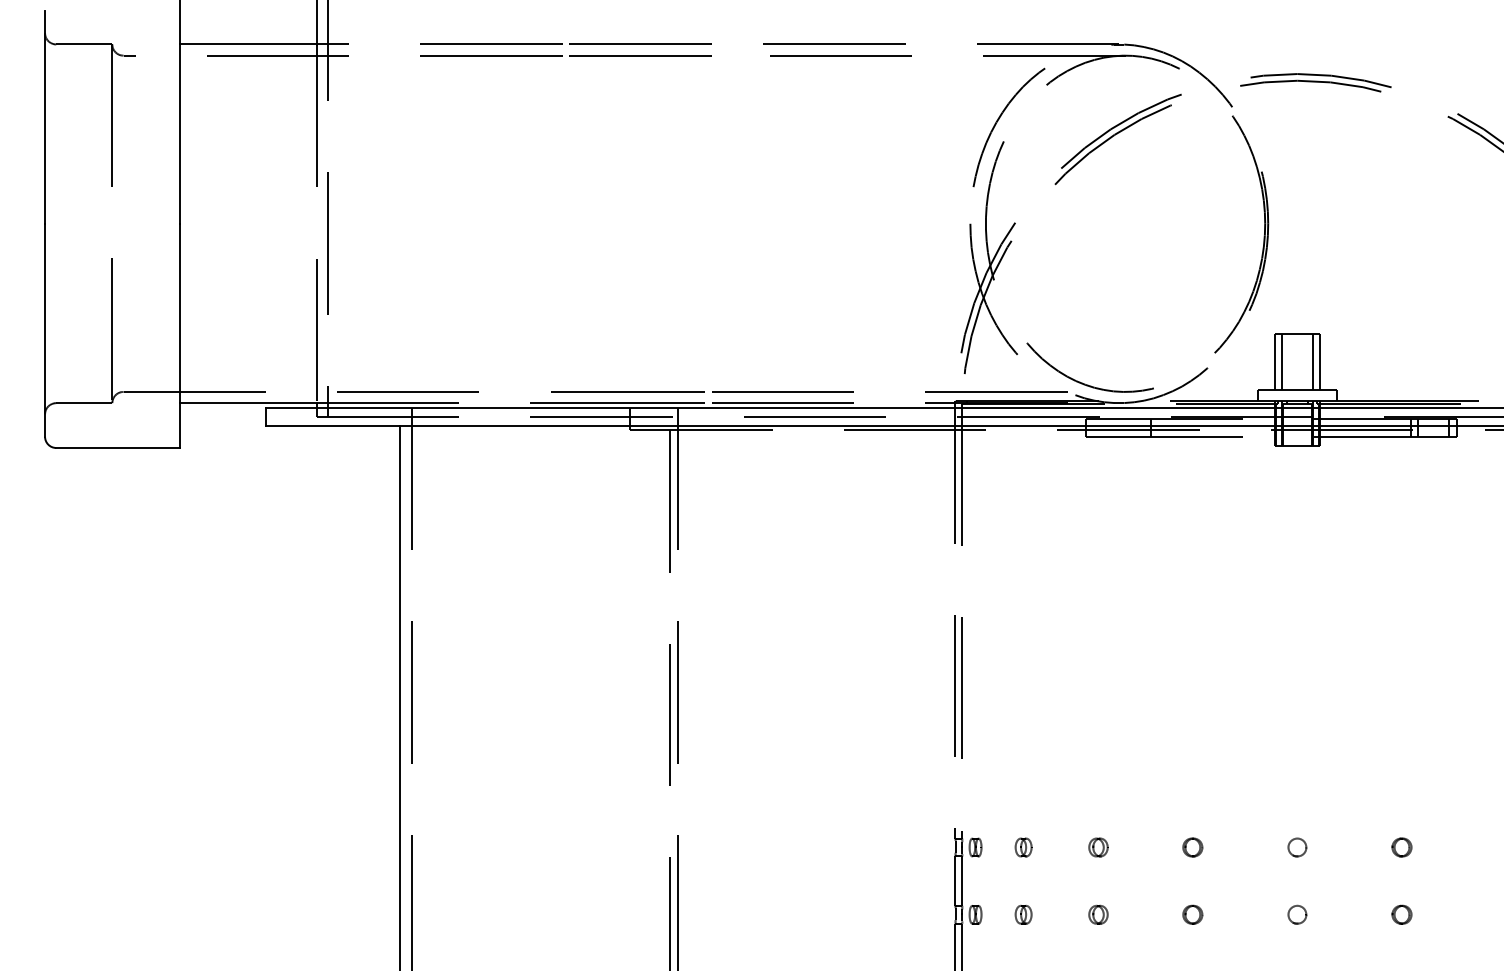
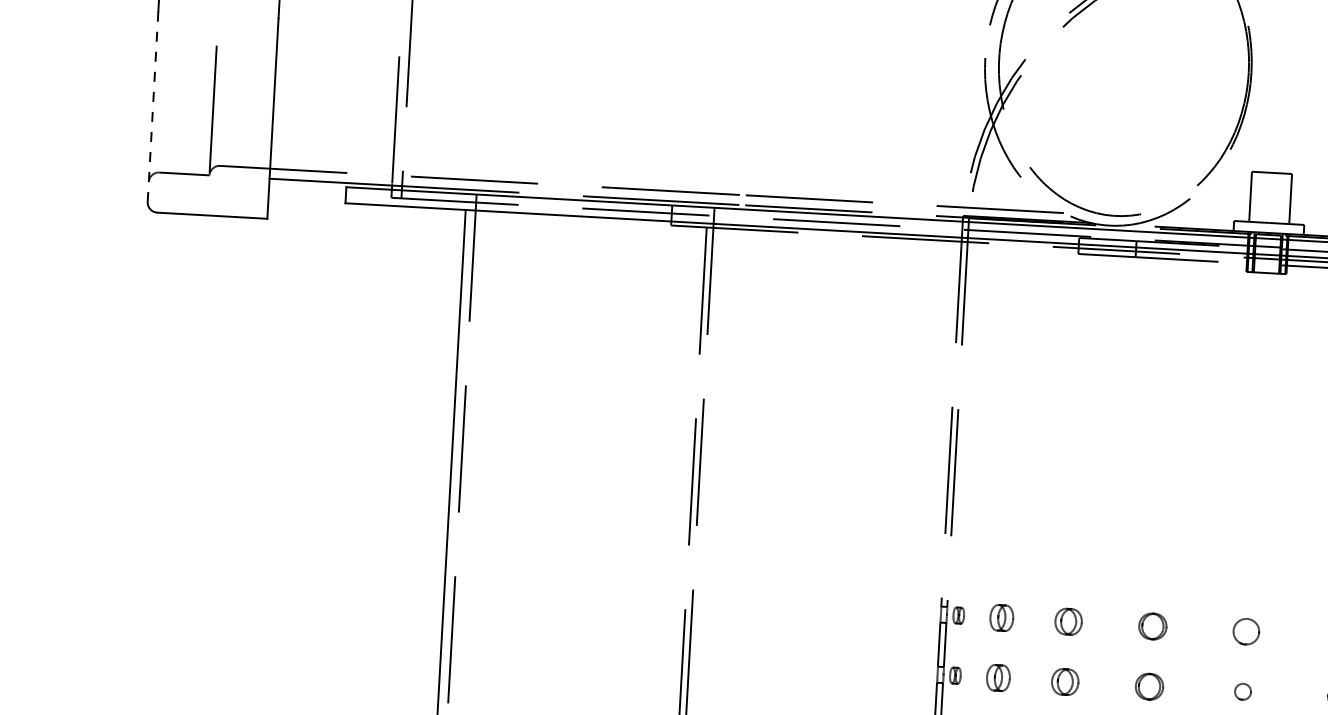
line: (45, 329) -> (153, 106), solid -> dashed
line: (1281, 362) -> (1256, 197), removed
line: (1313, 362) -> (1285, 199), removed
part: (1023, 847) -> (1001, 618), size x1.6
part: (1098, 847) -> (1068, 621), size x1.6
part: (1192, 847) -> (1152, 626), size x1.6
part: (1297, 847) -> (1246, 631), size x1.6
part: (1023, 914) -> (998, 677), size x1.6
part: (1098, 914) -> (1065, 681), size x1.6
part: (1192, 914) -> (1149, 686), size x1.6

